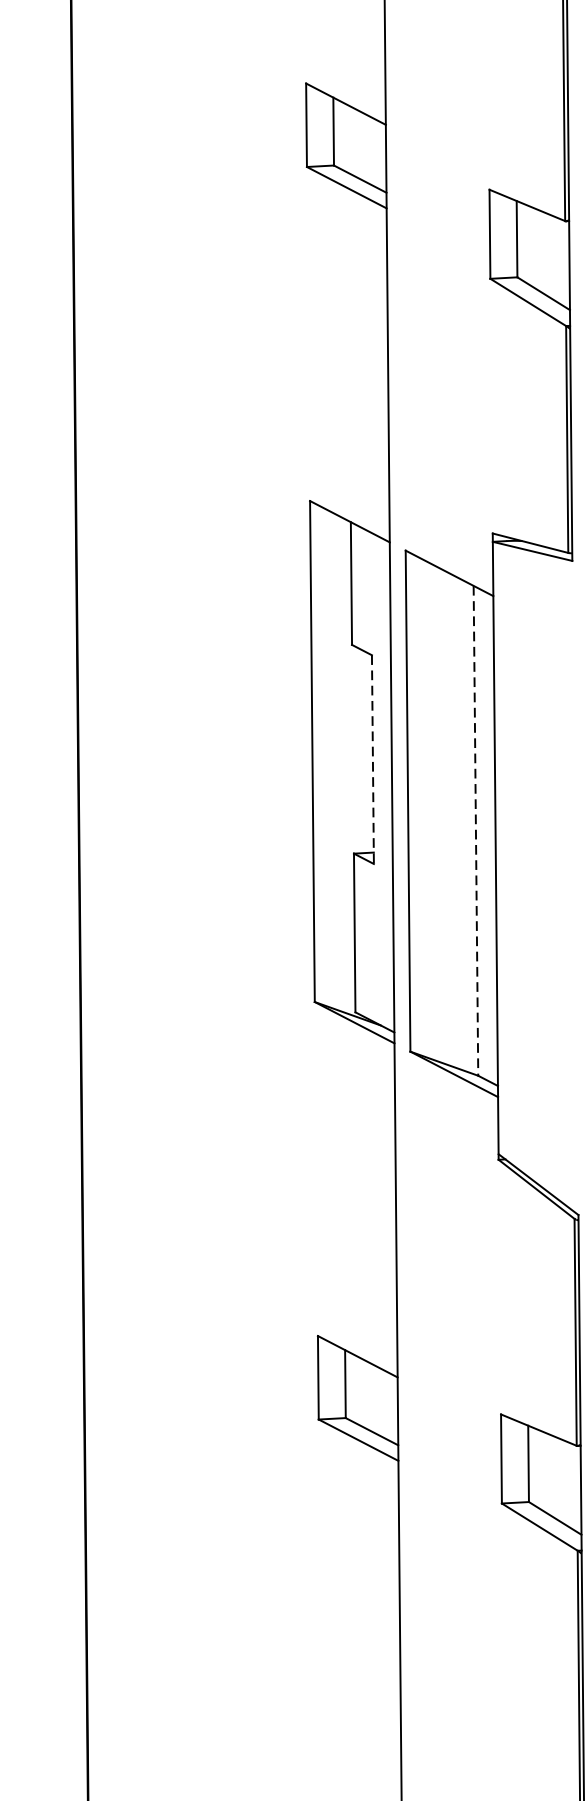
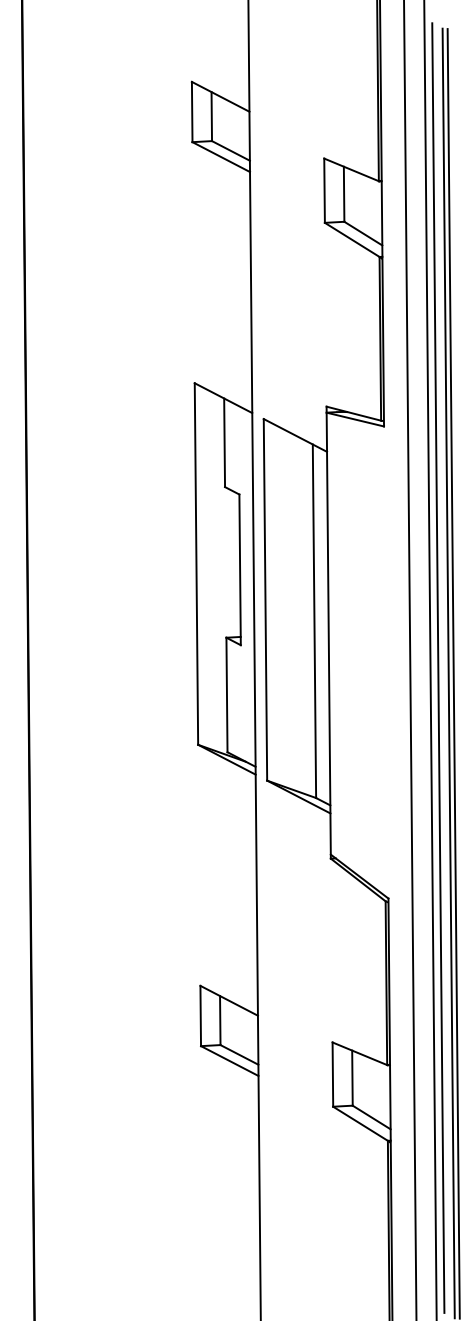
line: (373, 760) -> (240, 570), dashed -> solid
line: (475, 831) -> (314, 621), dashed -> solid

